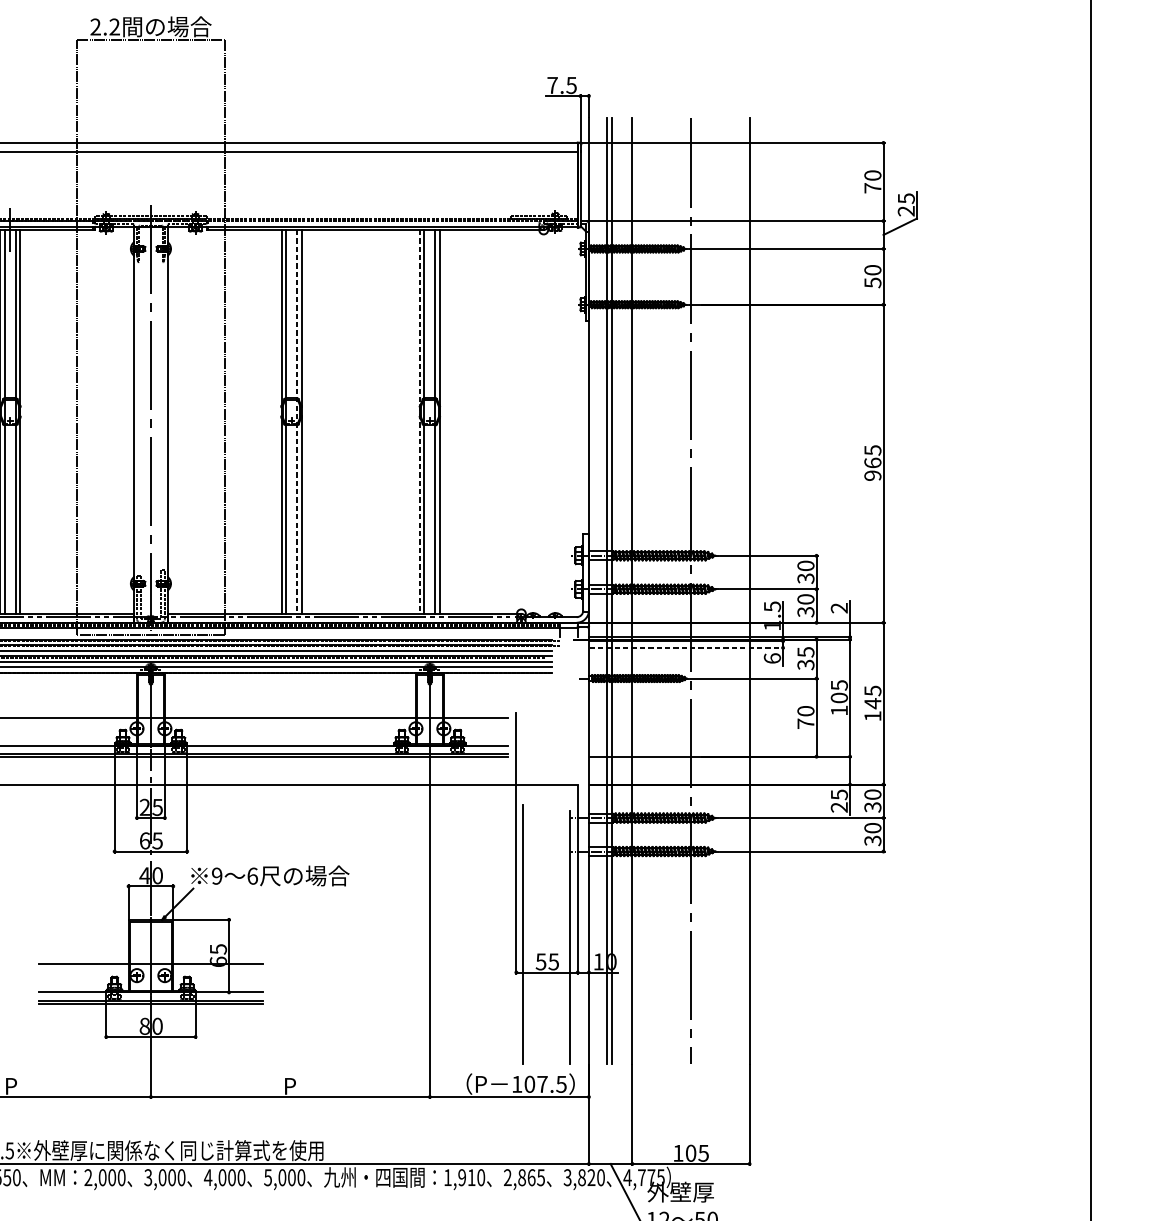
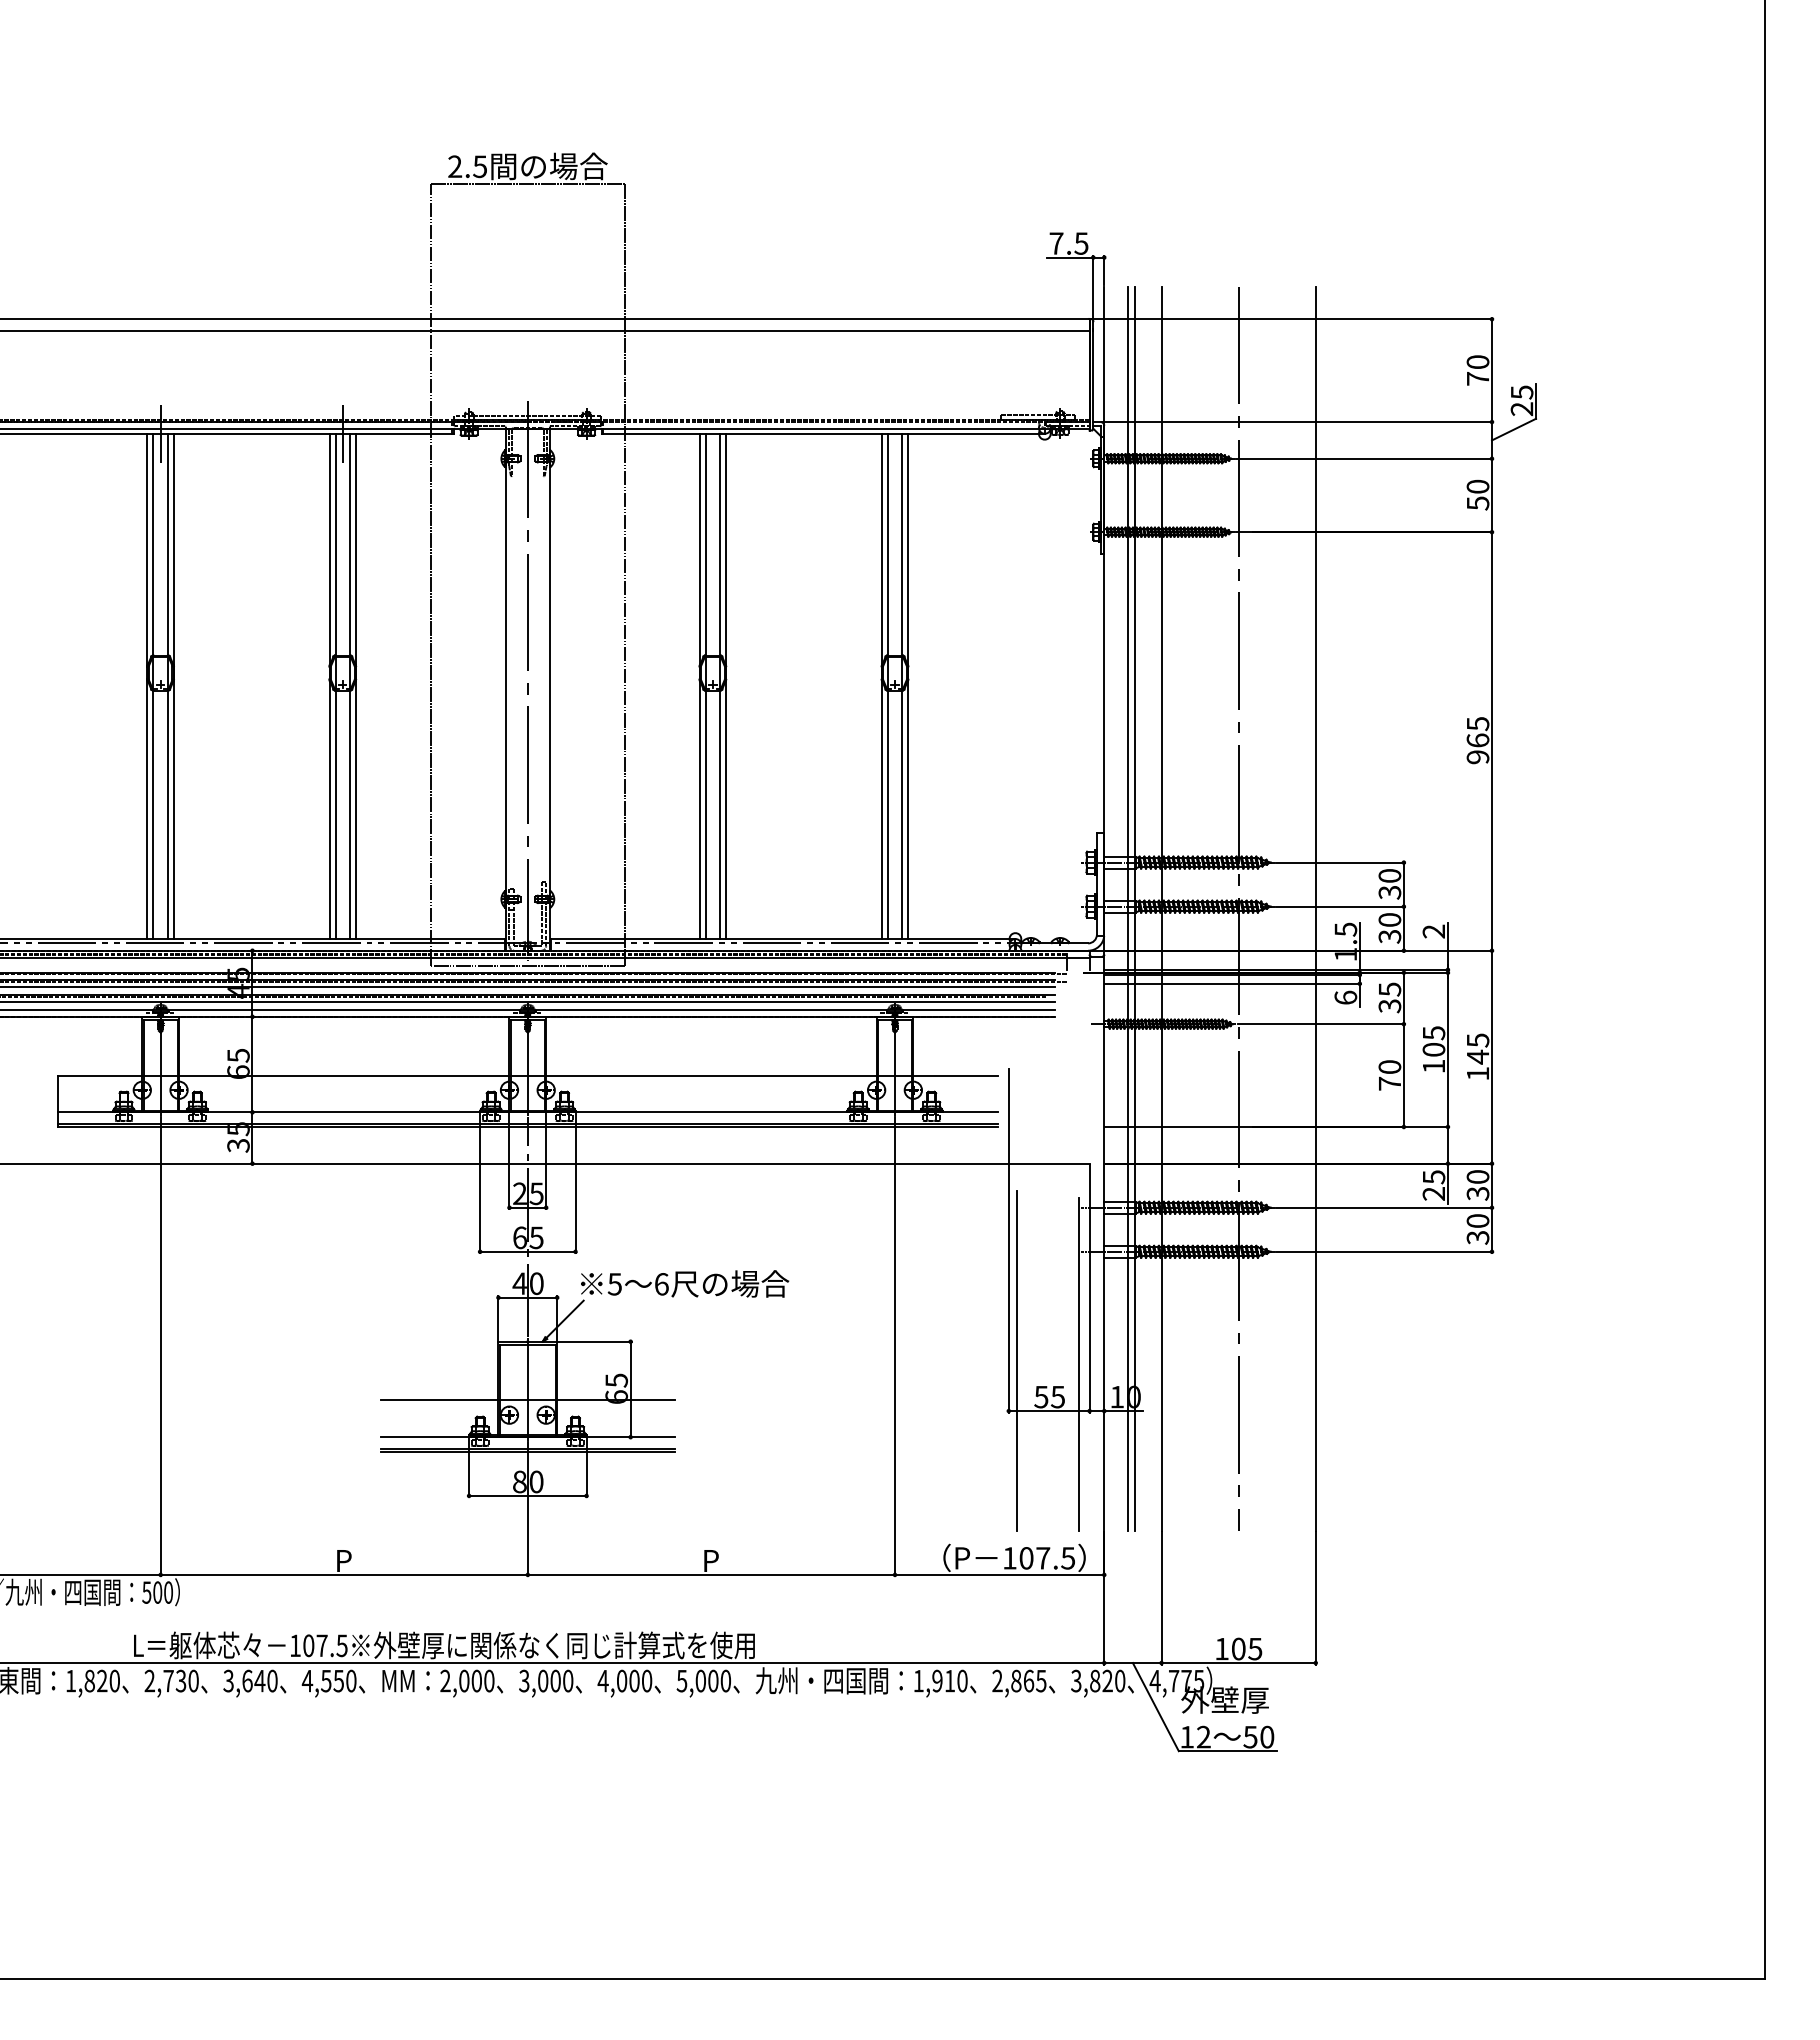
text: (114, 26) -> (480, 166), 2.2 -> 2.5
line: (297, 421) -> (720, 686), dashed -> solid
line: (419, 421) -> (881, 686), dashed -> solid
line: (687, 647) -> (1233, 983), dashed -> solid
text: (216, 876) -> (614, 1284), 9 -> 5

